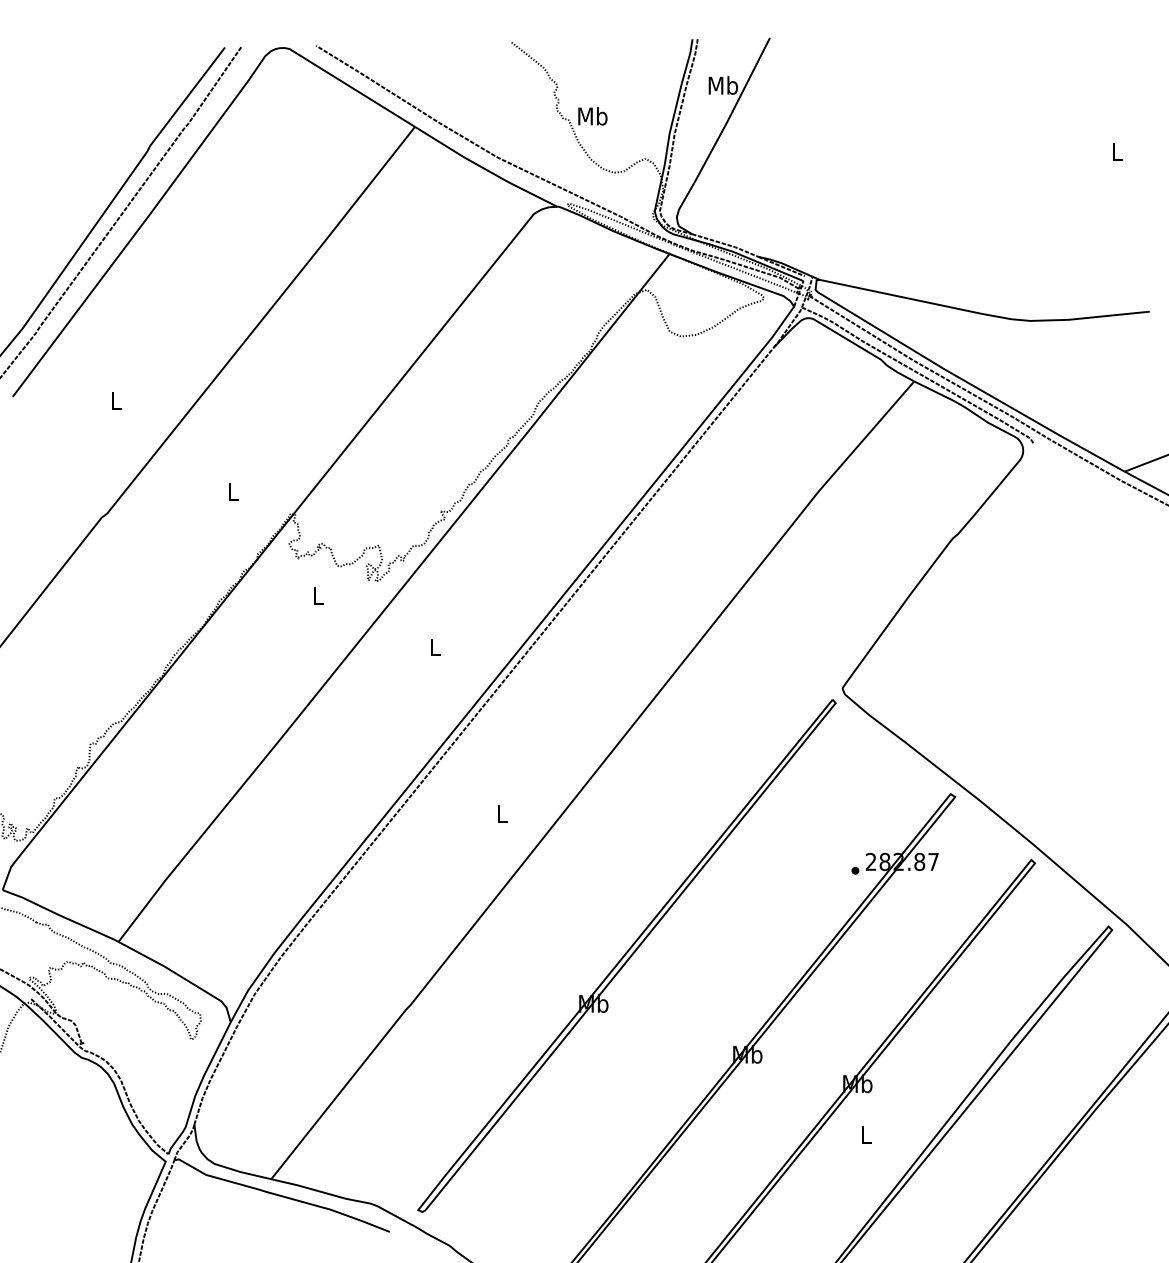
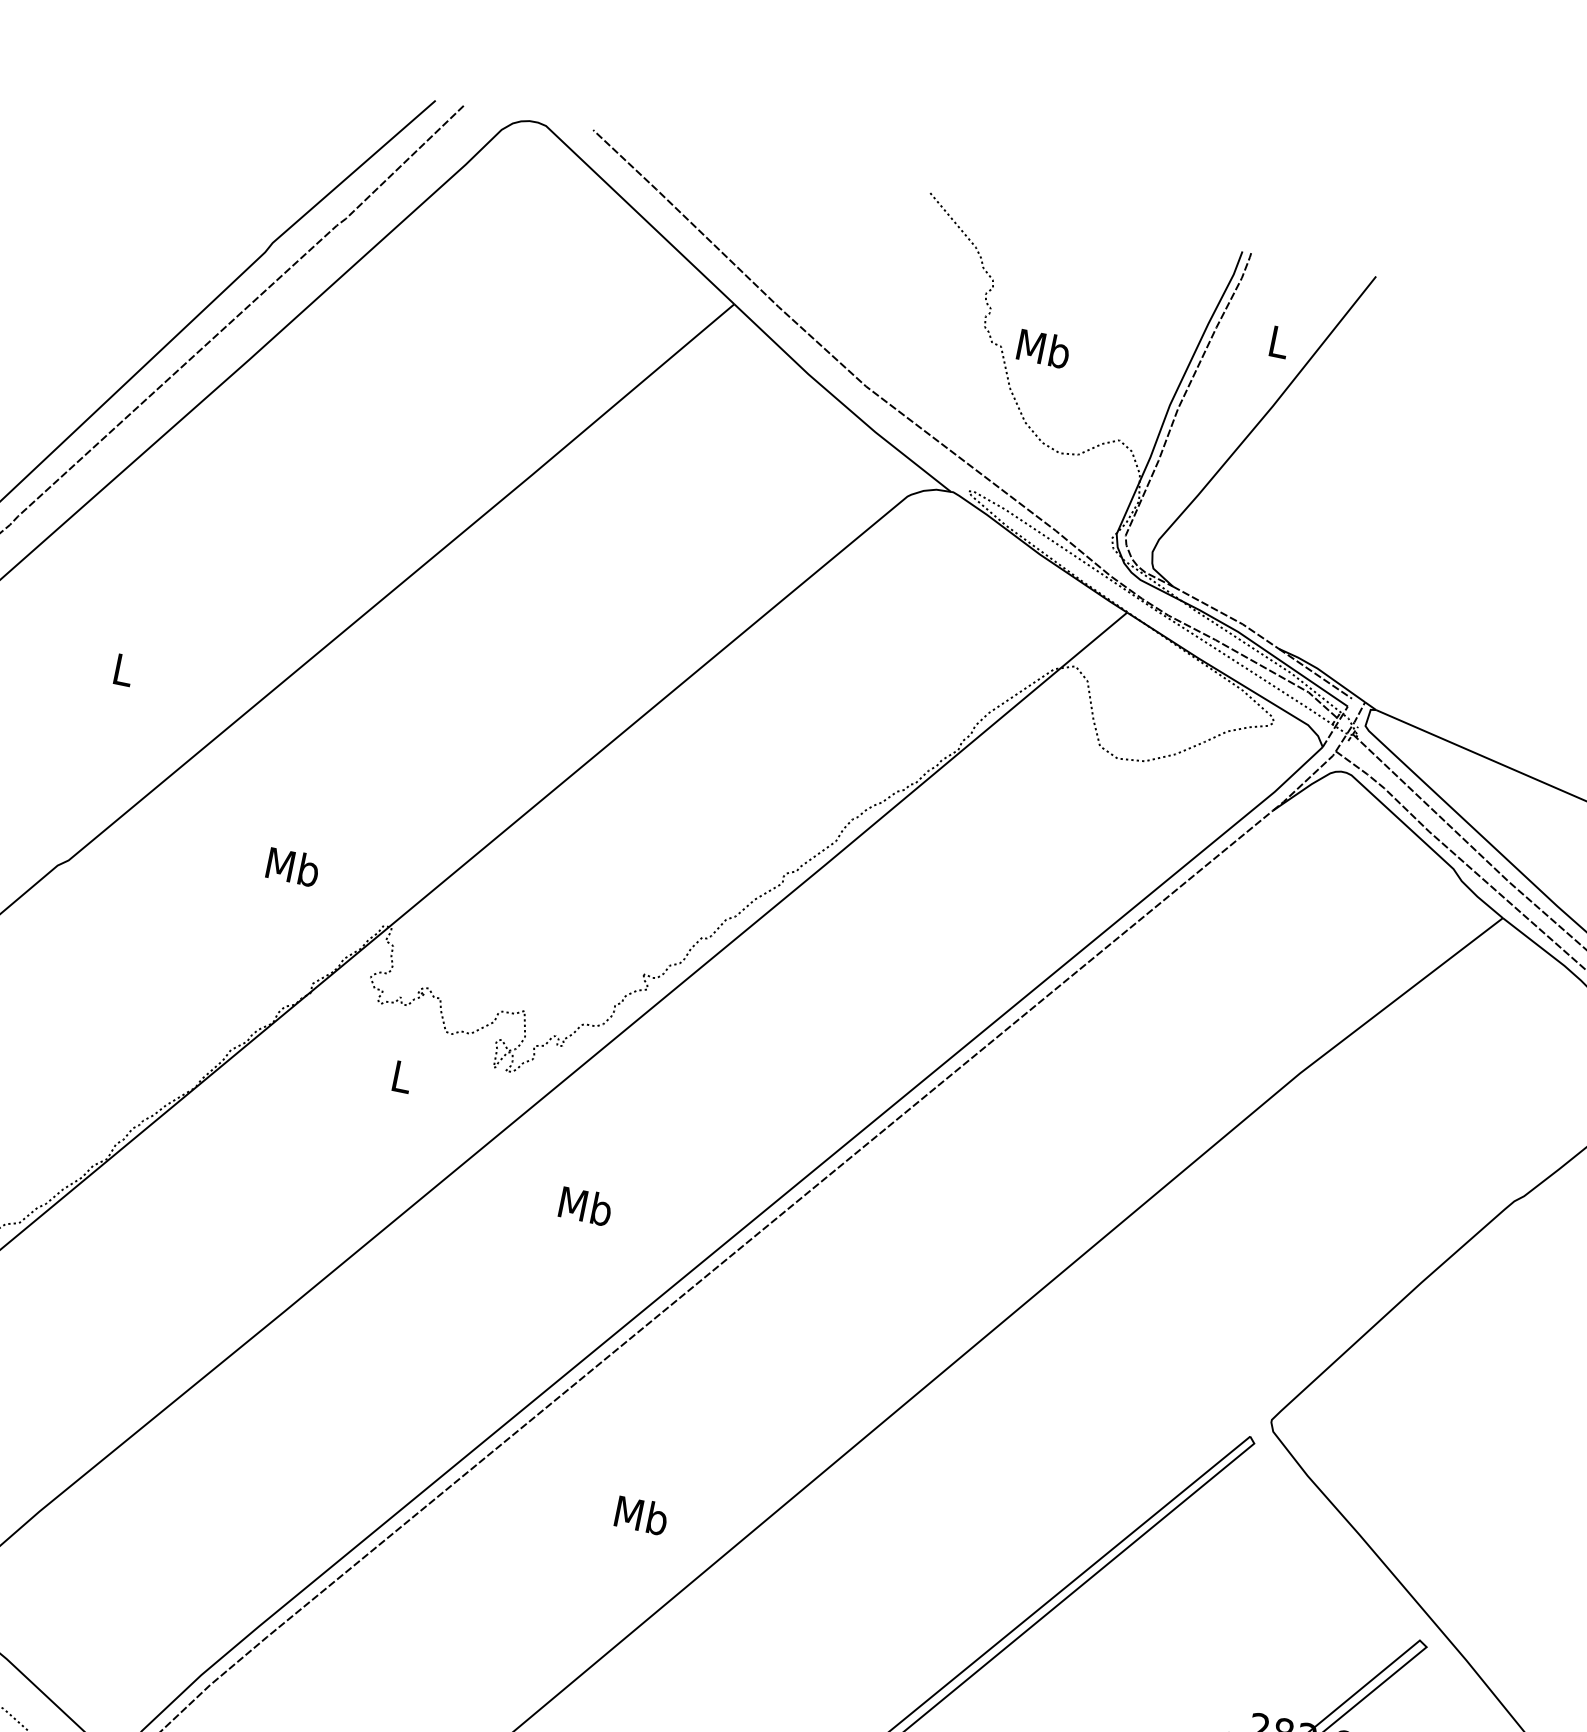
text: (722, 85) -> (1277, 341), Mb -> L
text: (232, 491) -> (291, 866), L -> Mb
text: (435, 647) -> (585, 1206), L -> Mb
text: (501, 813) -> (640, 1515), L -> Mb

